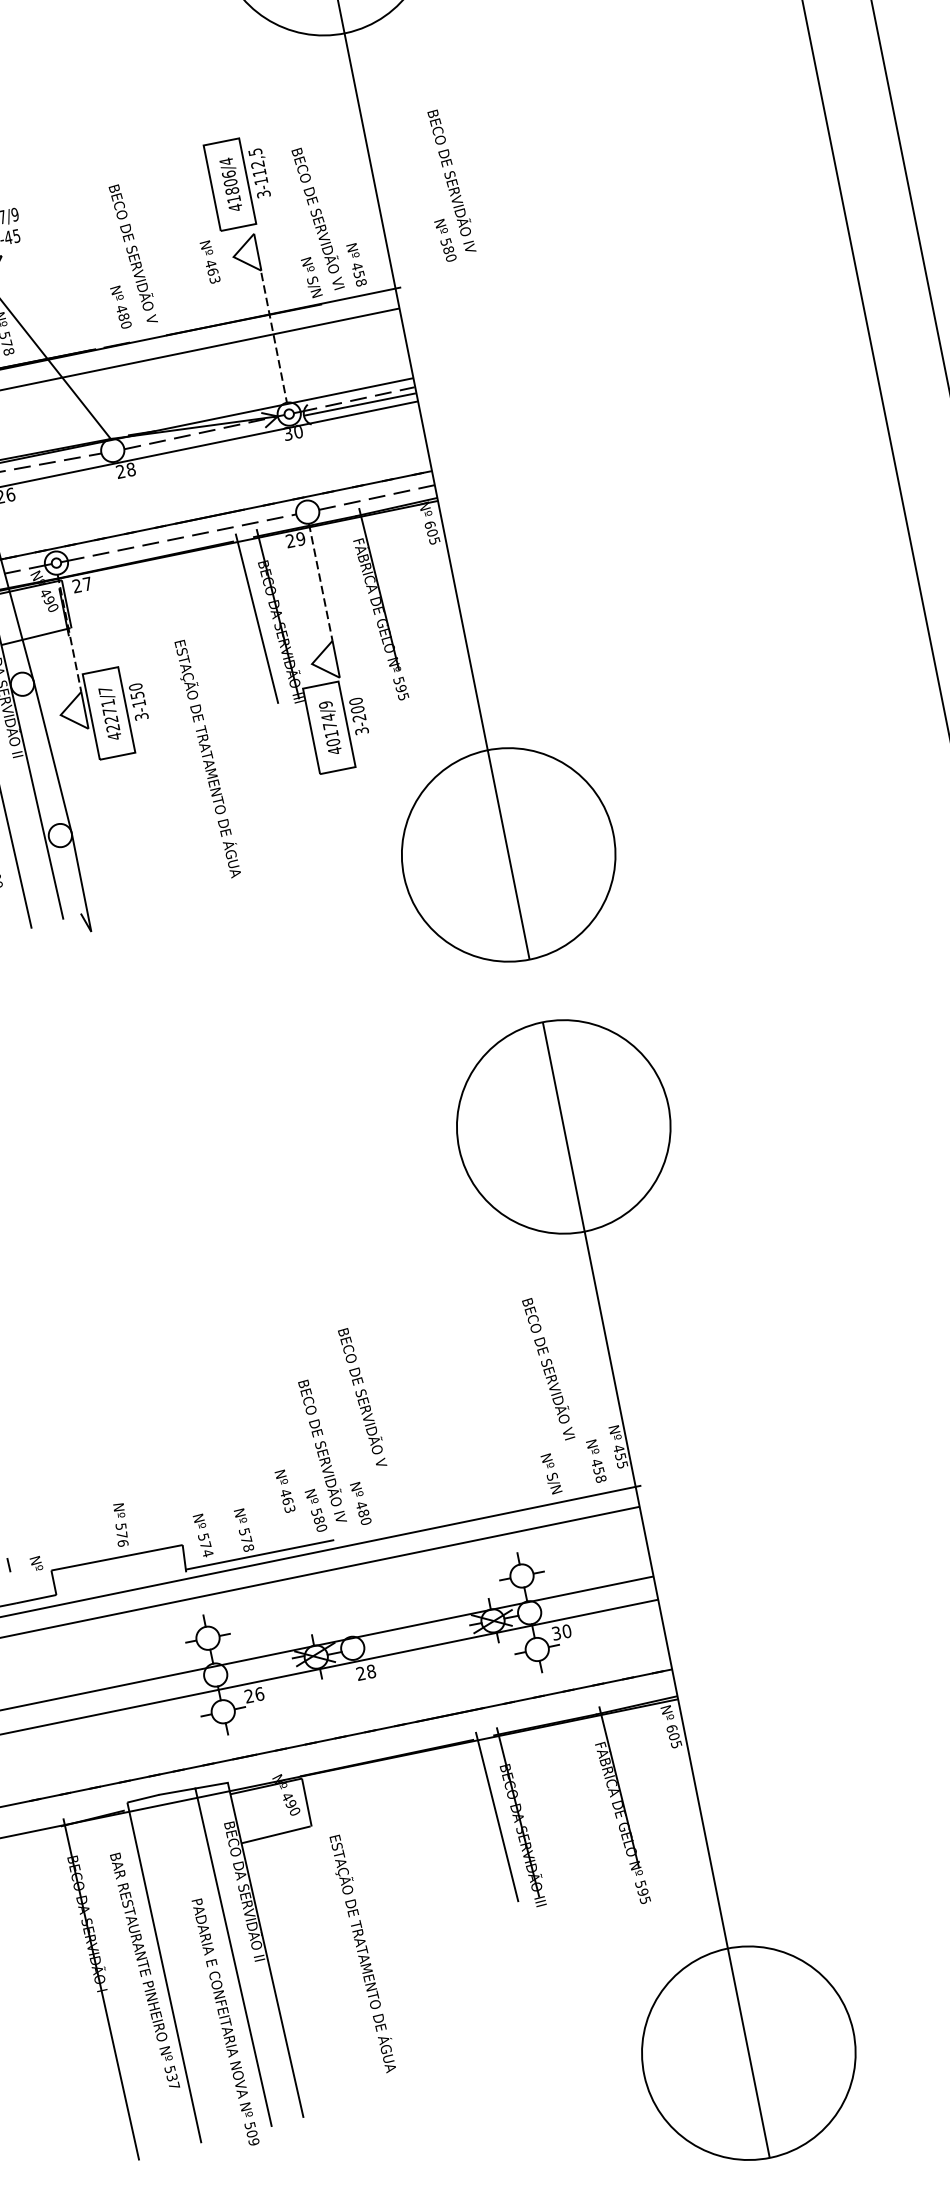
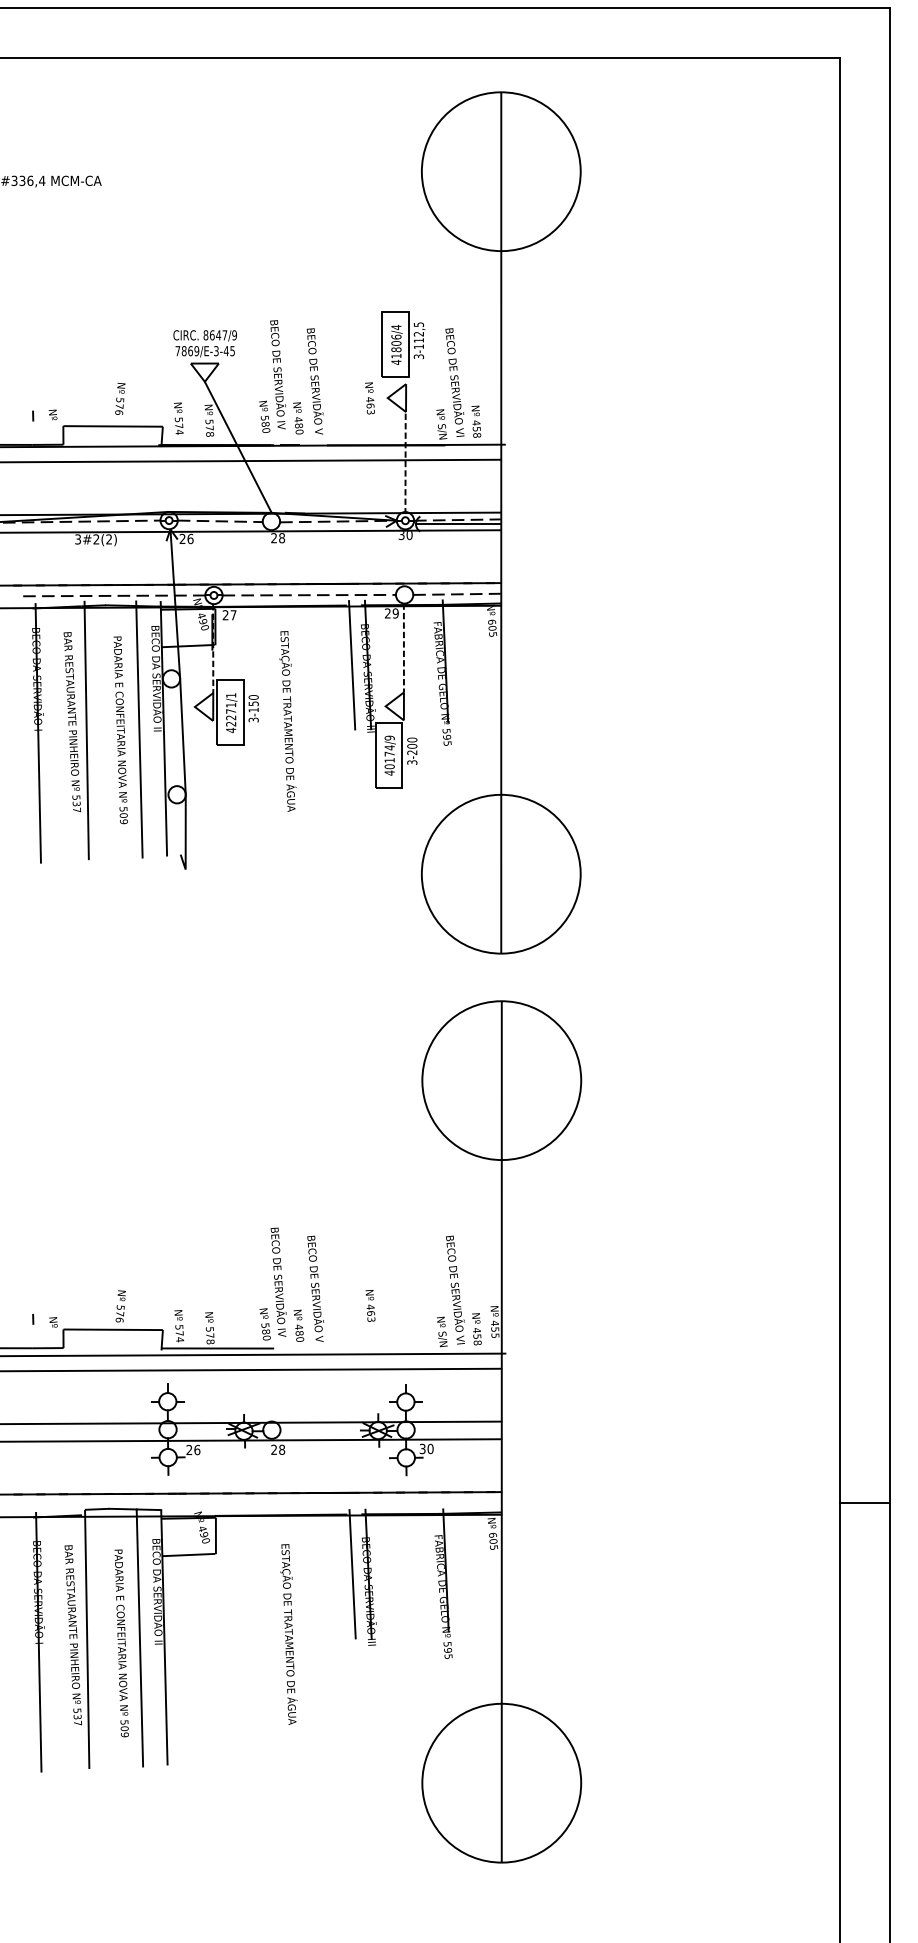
text: (445, 185) -> (272, 376), moved
text: (105, 690) -> (231, 695), 42271/7 -> 42271/1
text: (207, 759) -> (287, 721), moved
text: (548, 1368) -> (455, 1289), moved
text: (362, 1397) -> (315, 1288), moved
text: (285, 1490) -> (370, 1305), moved
text: (362, 1953) -> (288, 1634), moved
text: (225, 2022) -> (121, 1643), moved

